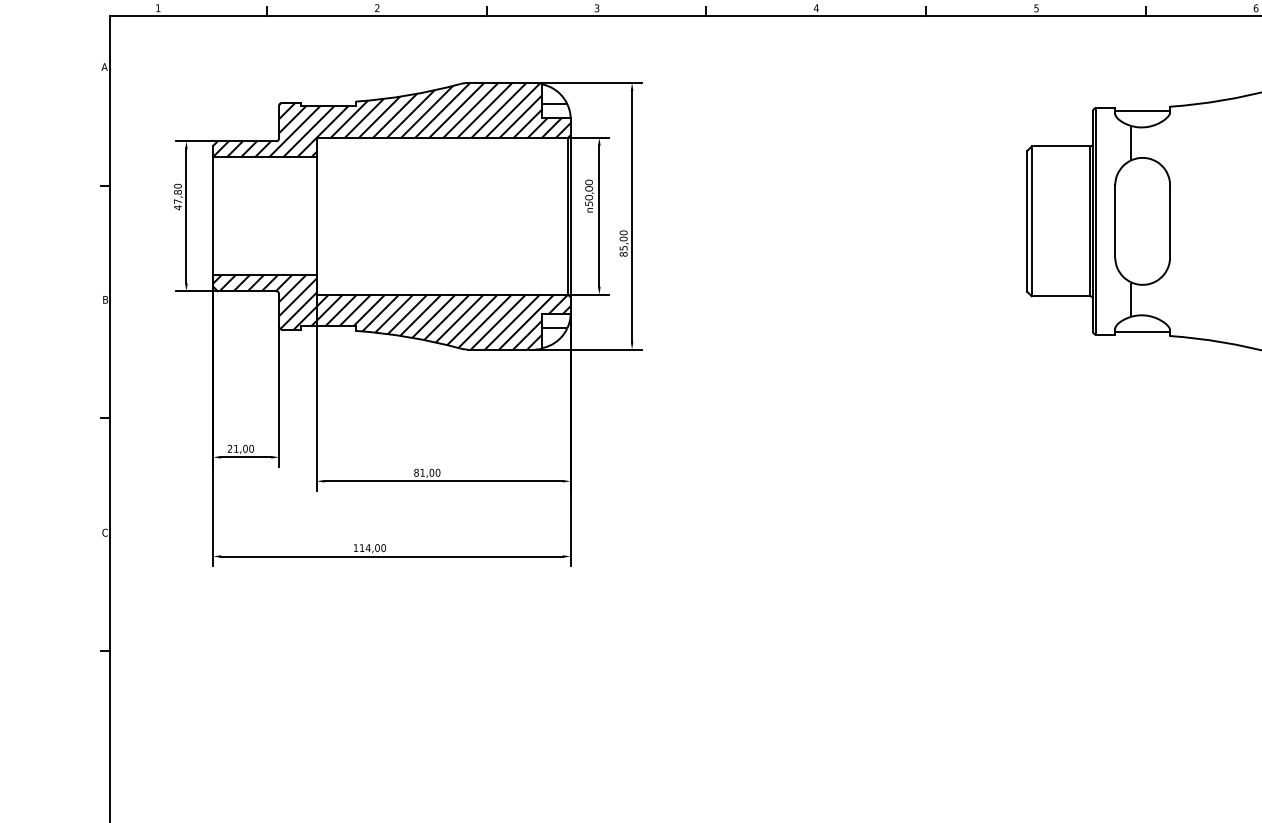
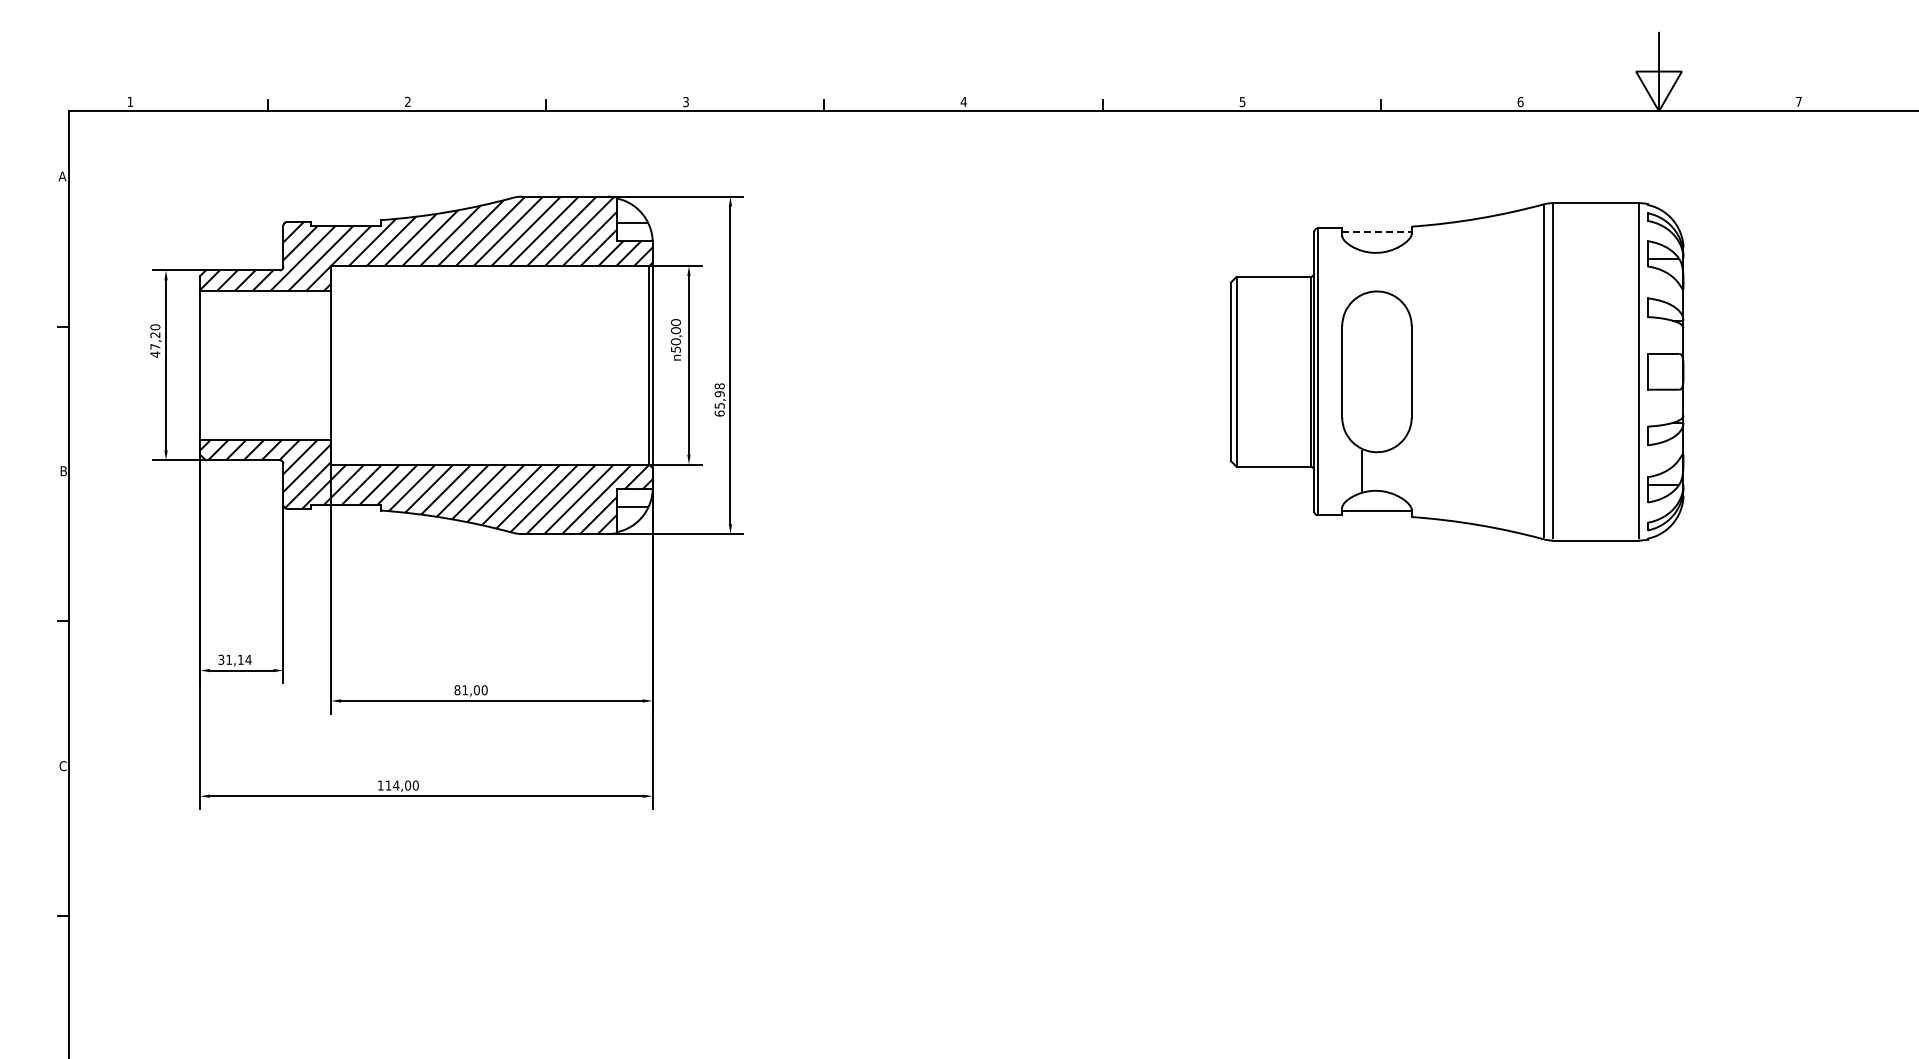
line: (1142, 111) -> (1376, 232), solid -> dashed
line: (1130, 142) -> (1361, 272), removed
text: (178, 192) -> (155, 335), 47,80 -> 47,20
text: (623, 243) -> (719, 399), 85,00 -> 65,98
text: (240, 448) -> (234, 659), 21,00 -> 31,14

